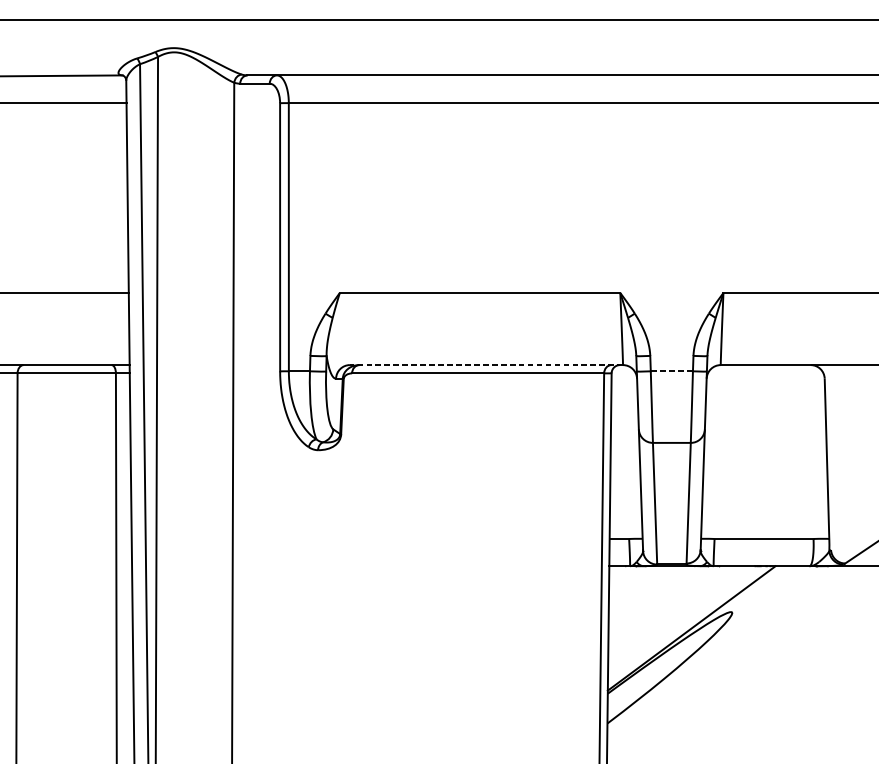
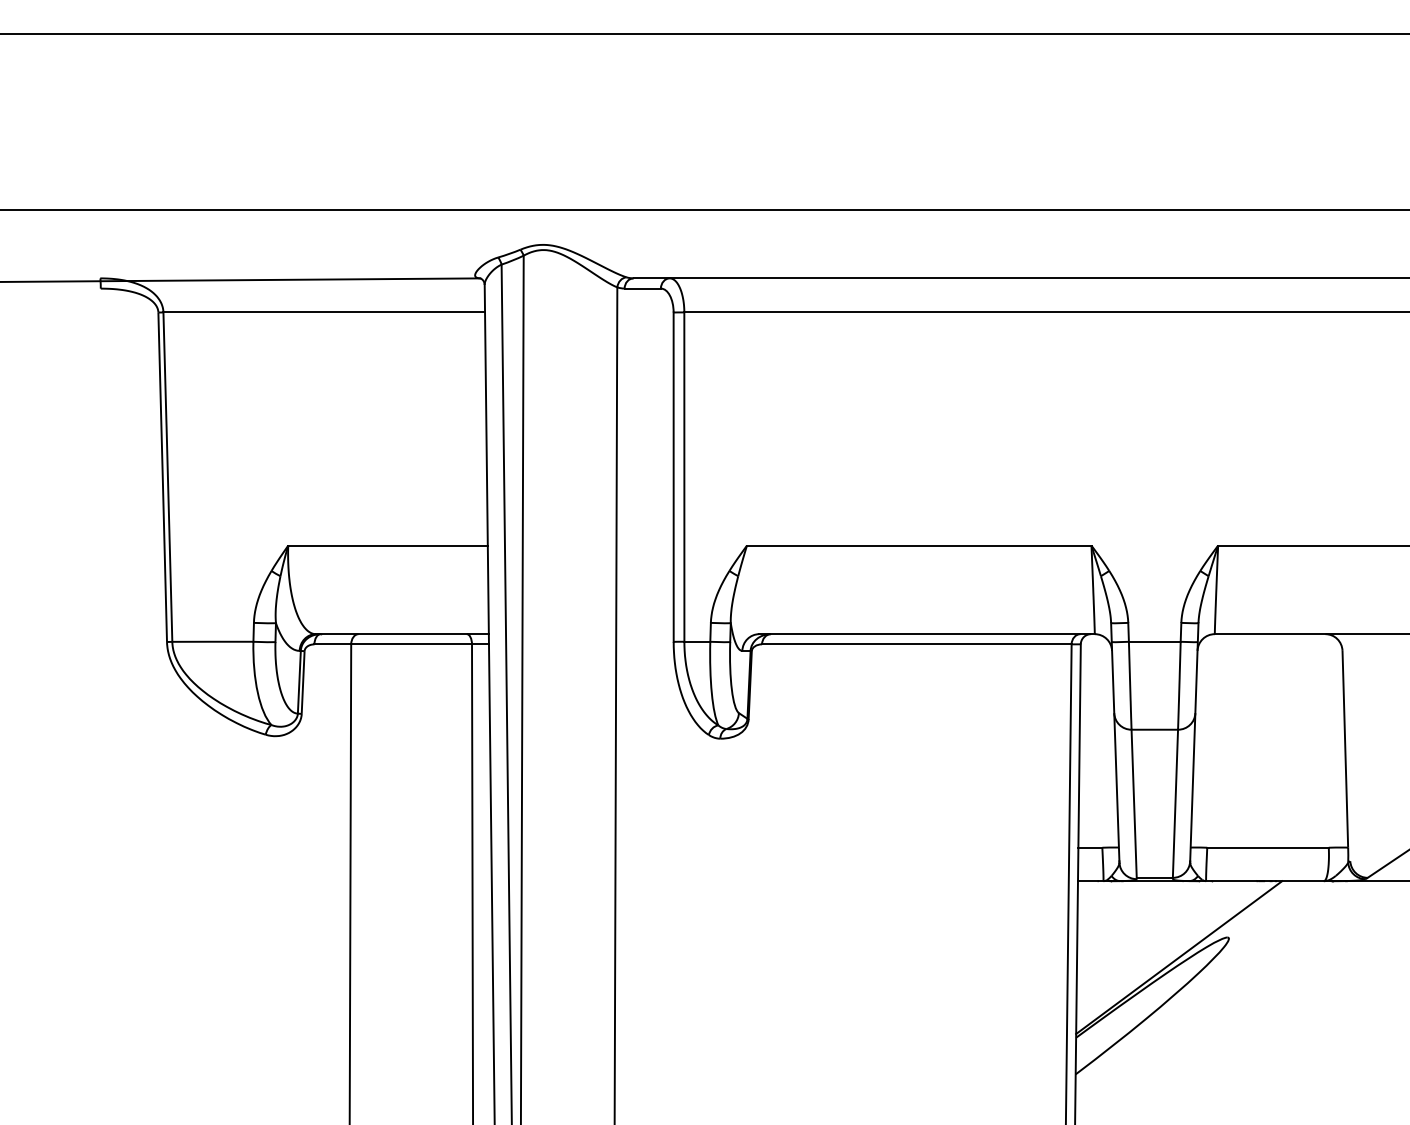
line: (486, 365) -> (927, 634), dashed -> solid
line: (671, 371) -> (1154, 641), dashed -> solid

